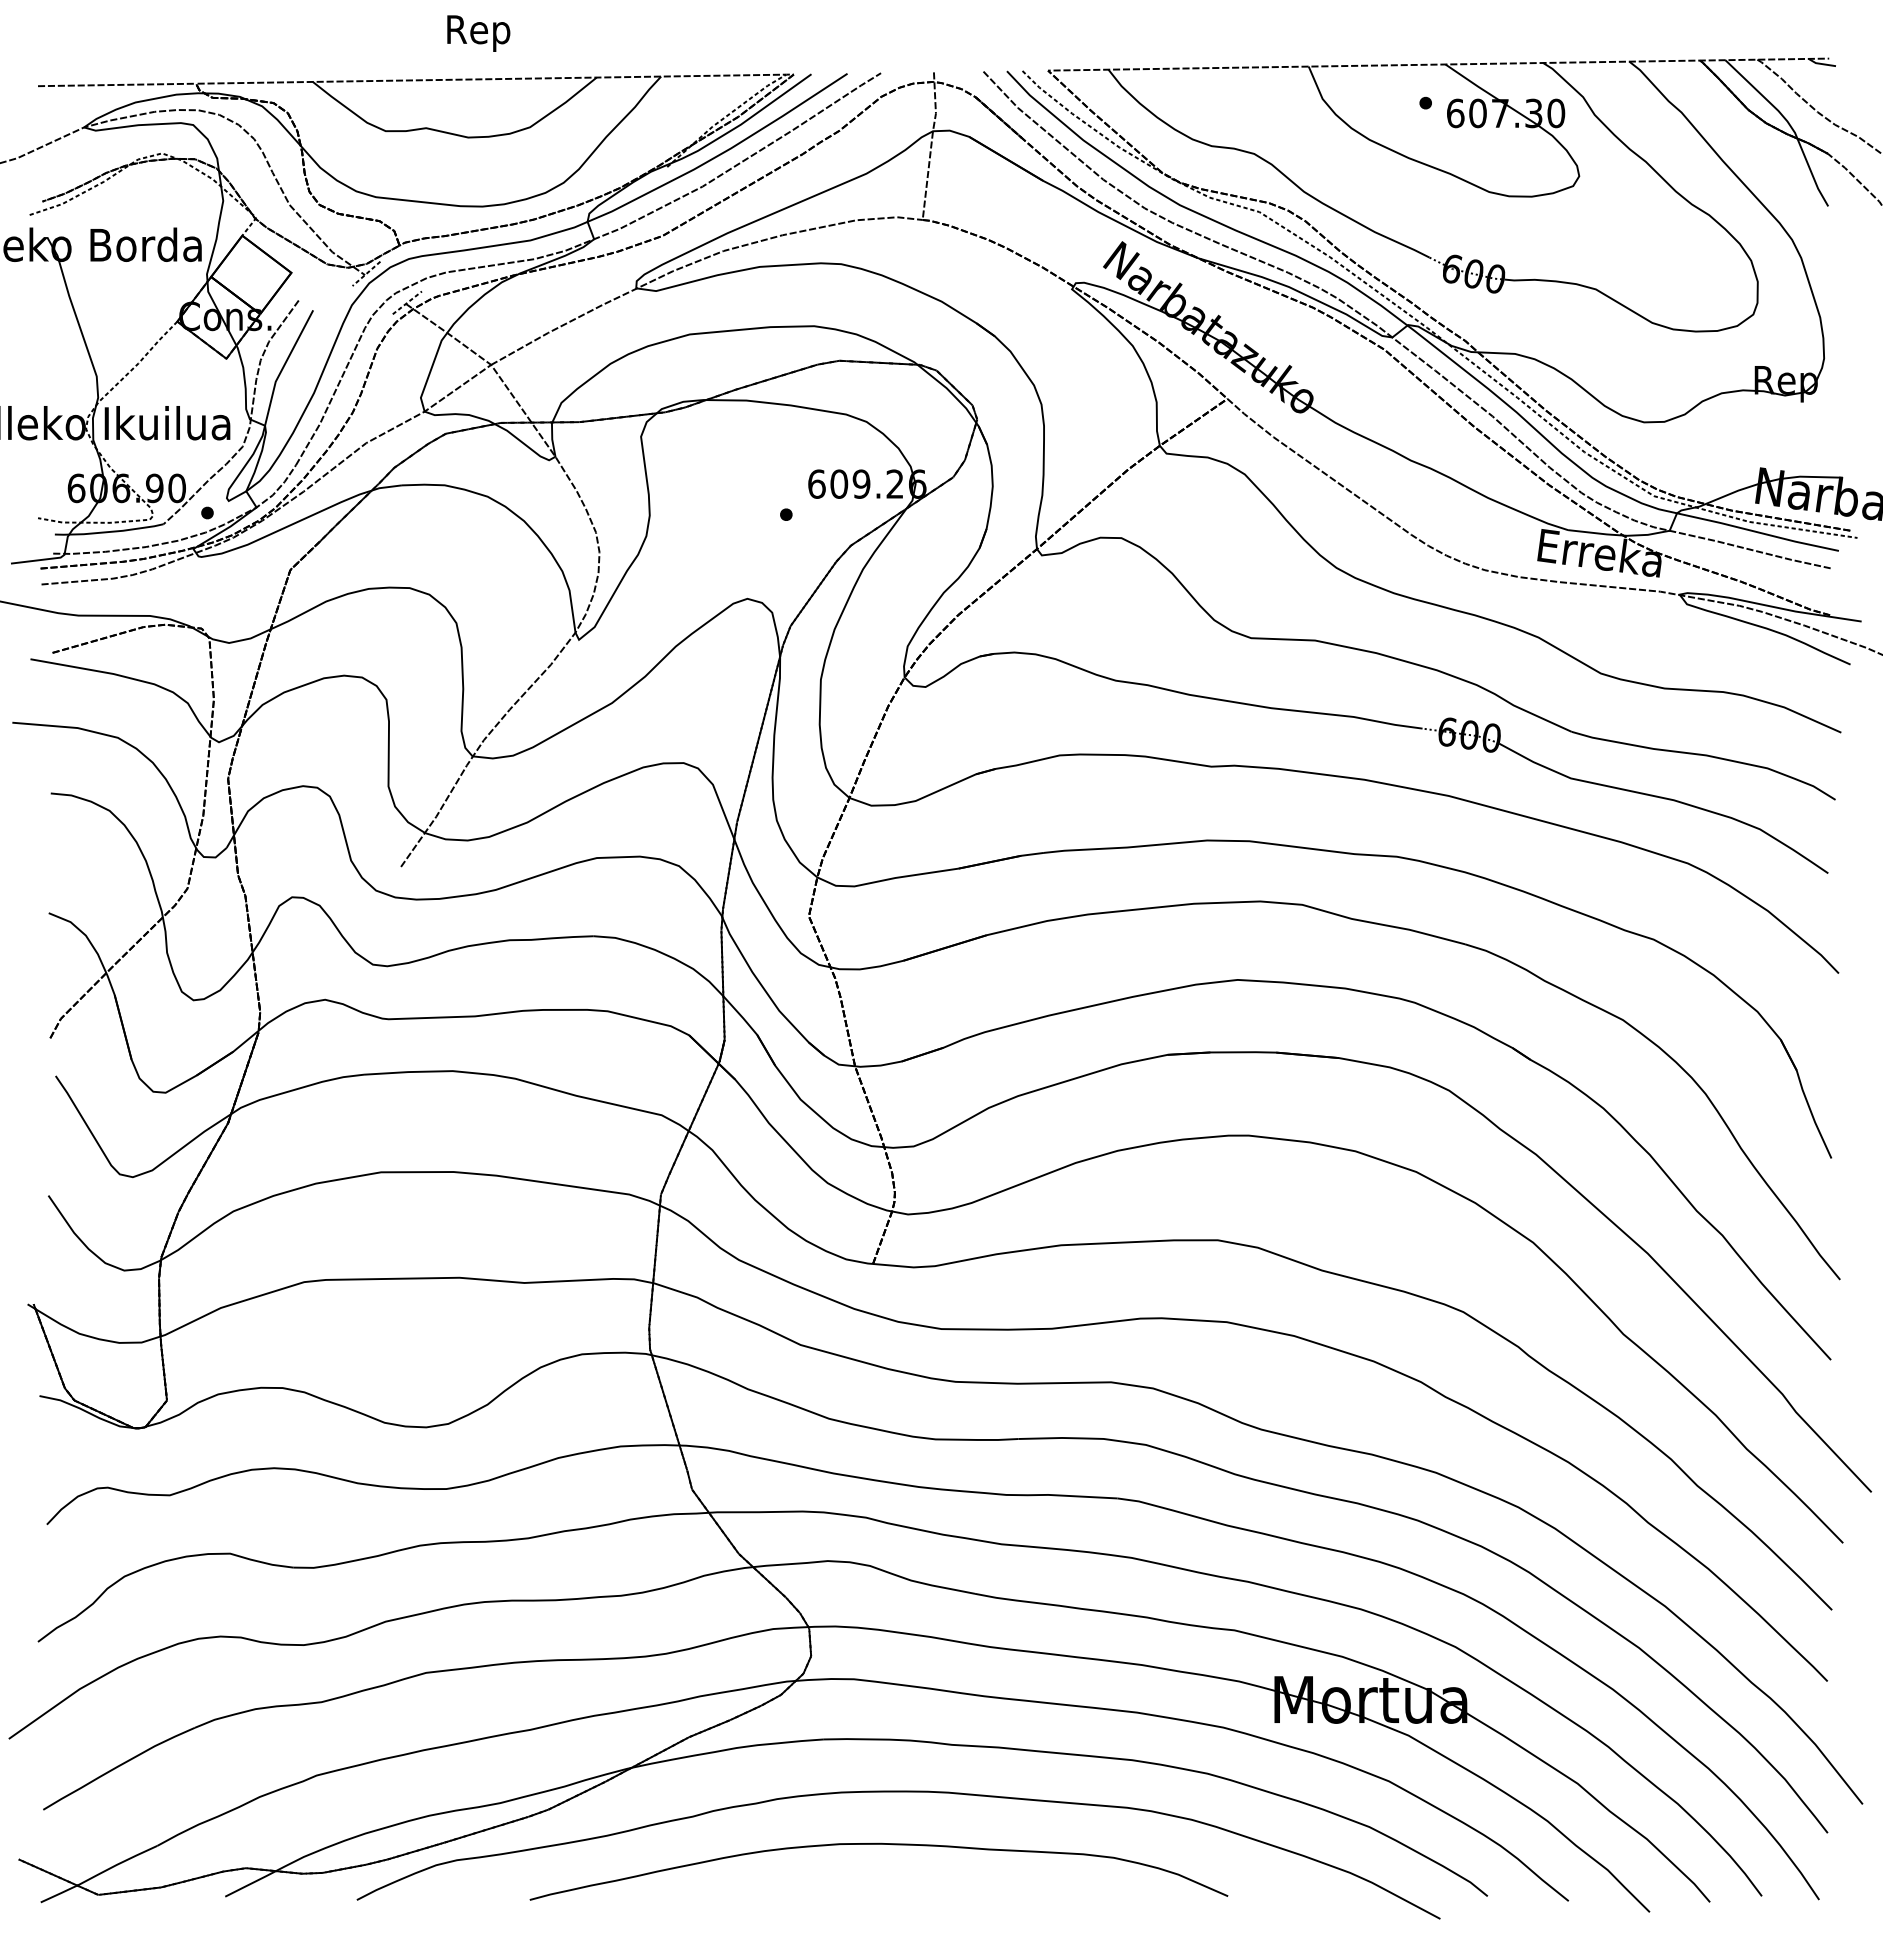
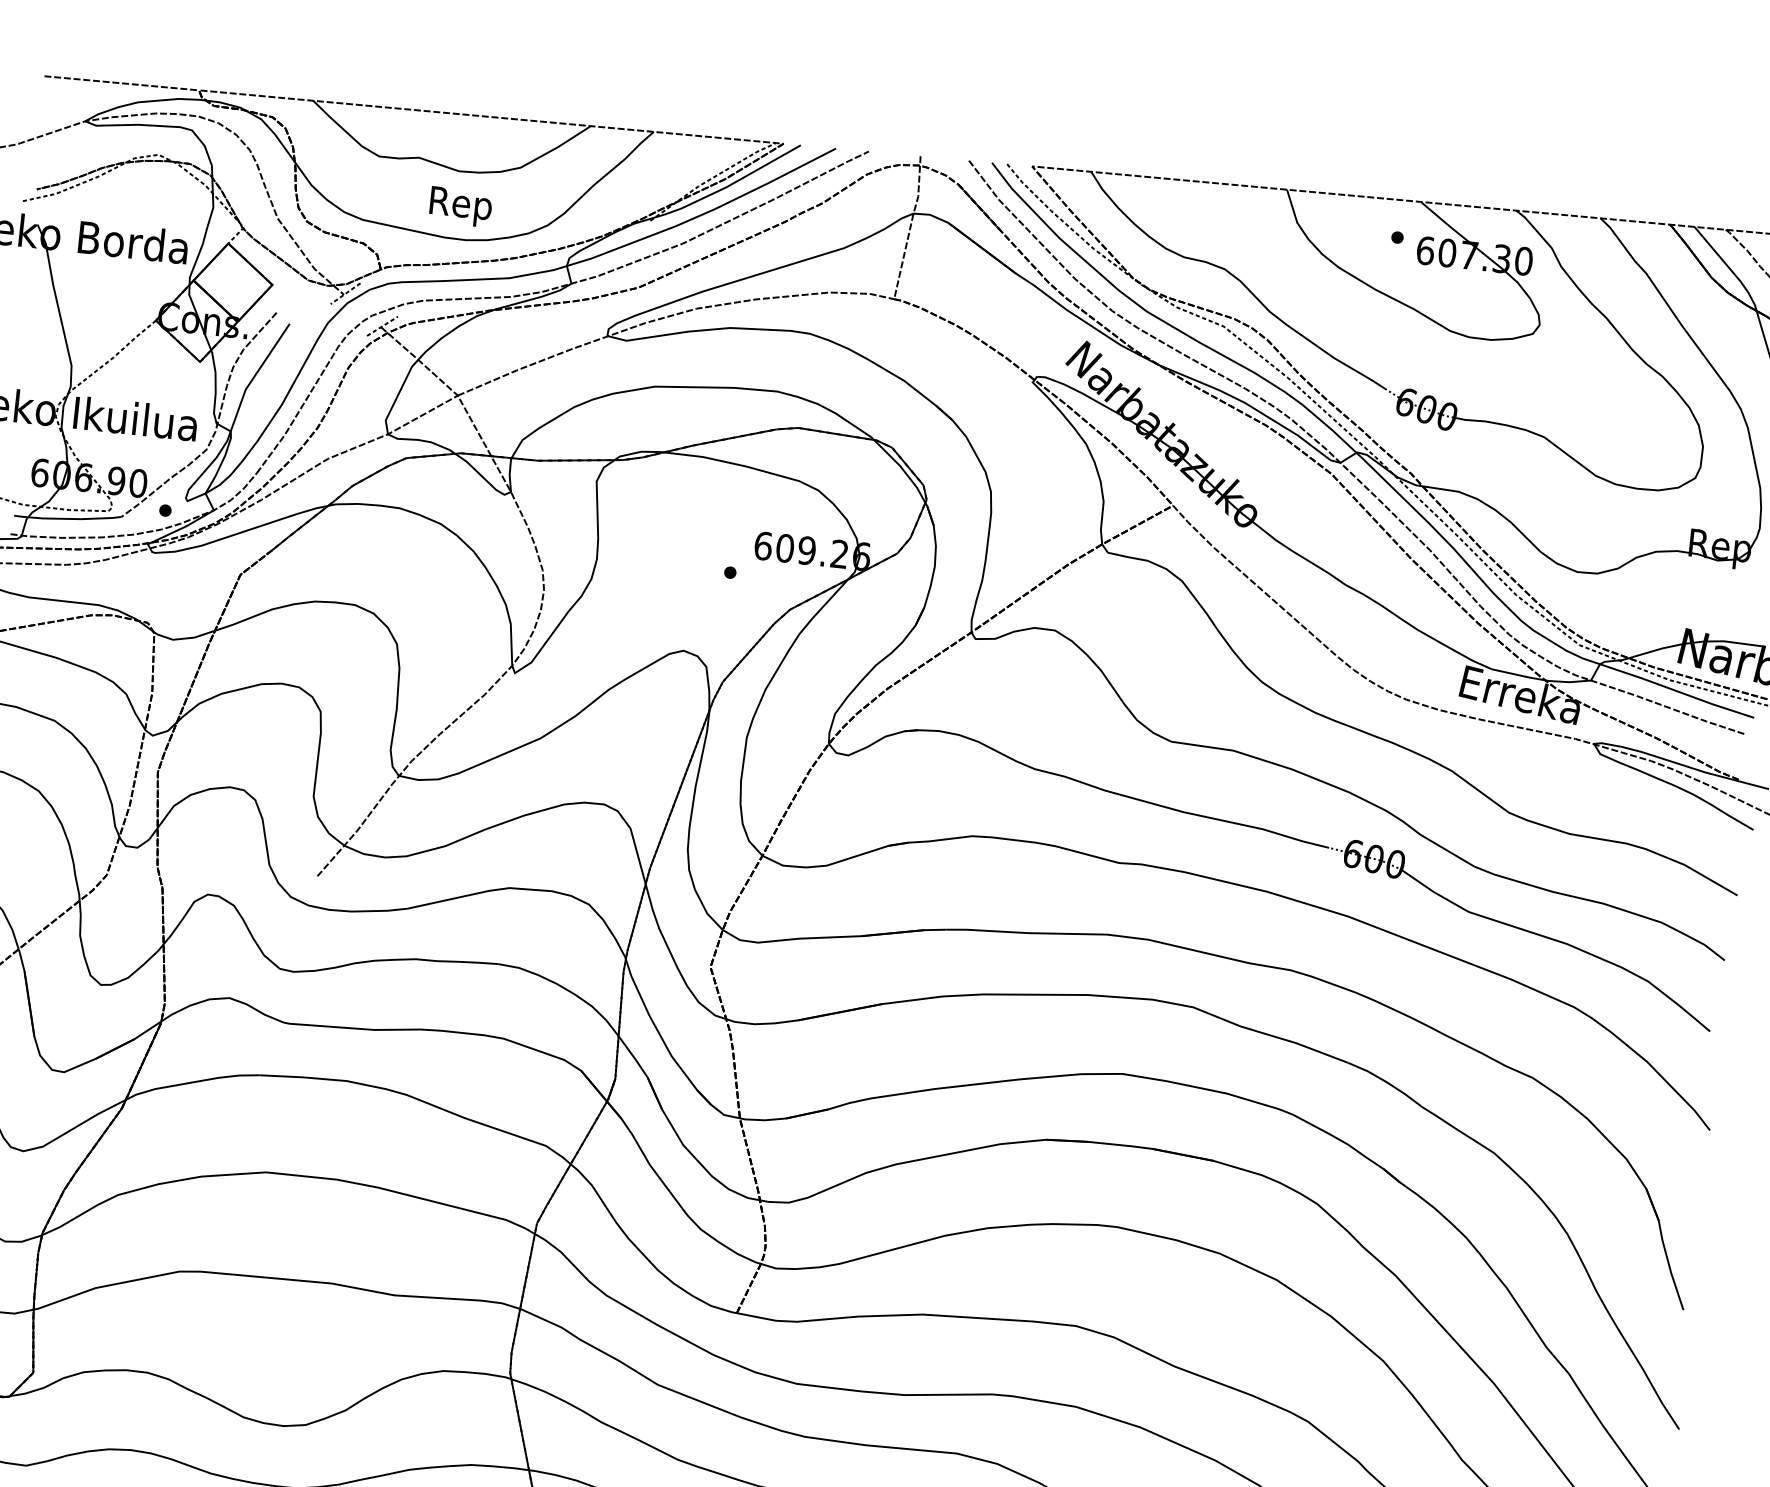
text: (478, 33) -> (460, 206), moved

